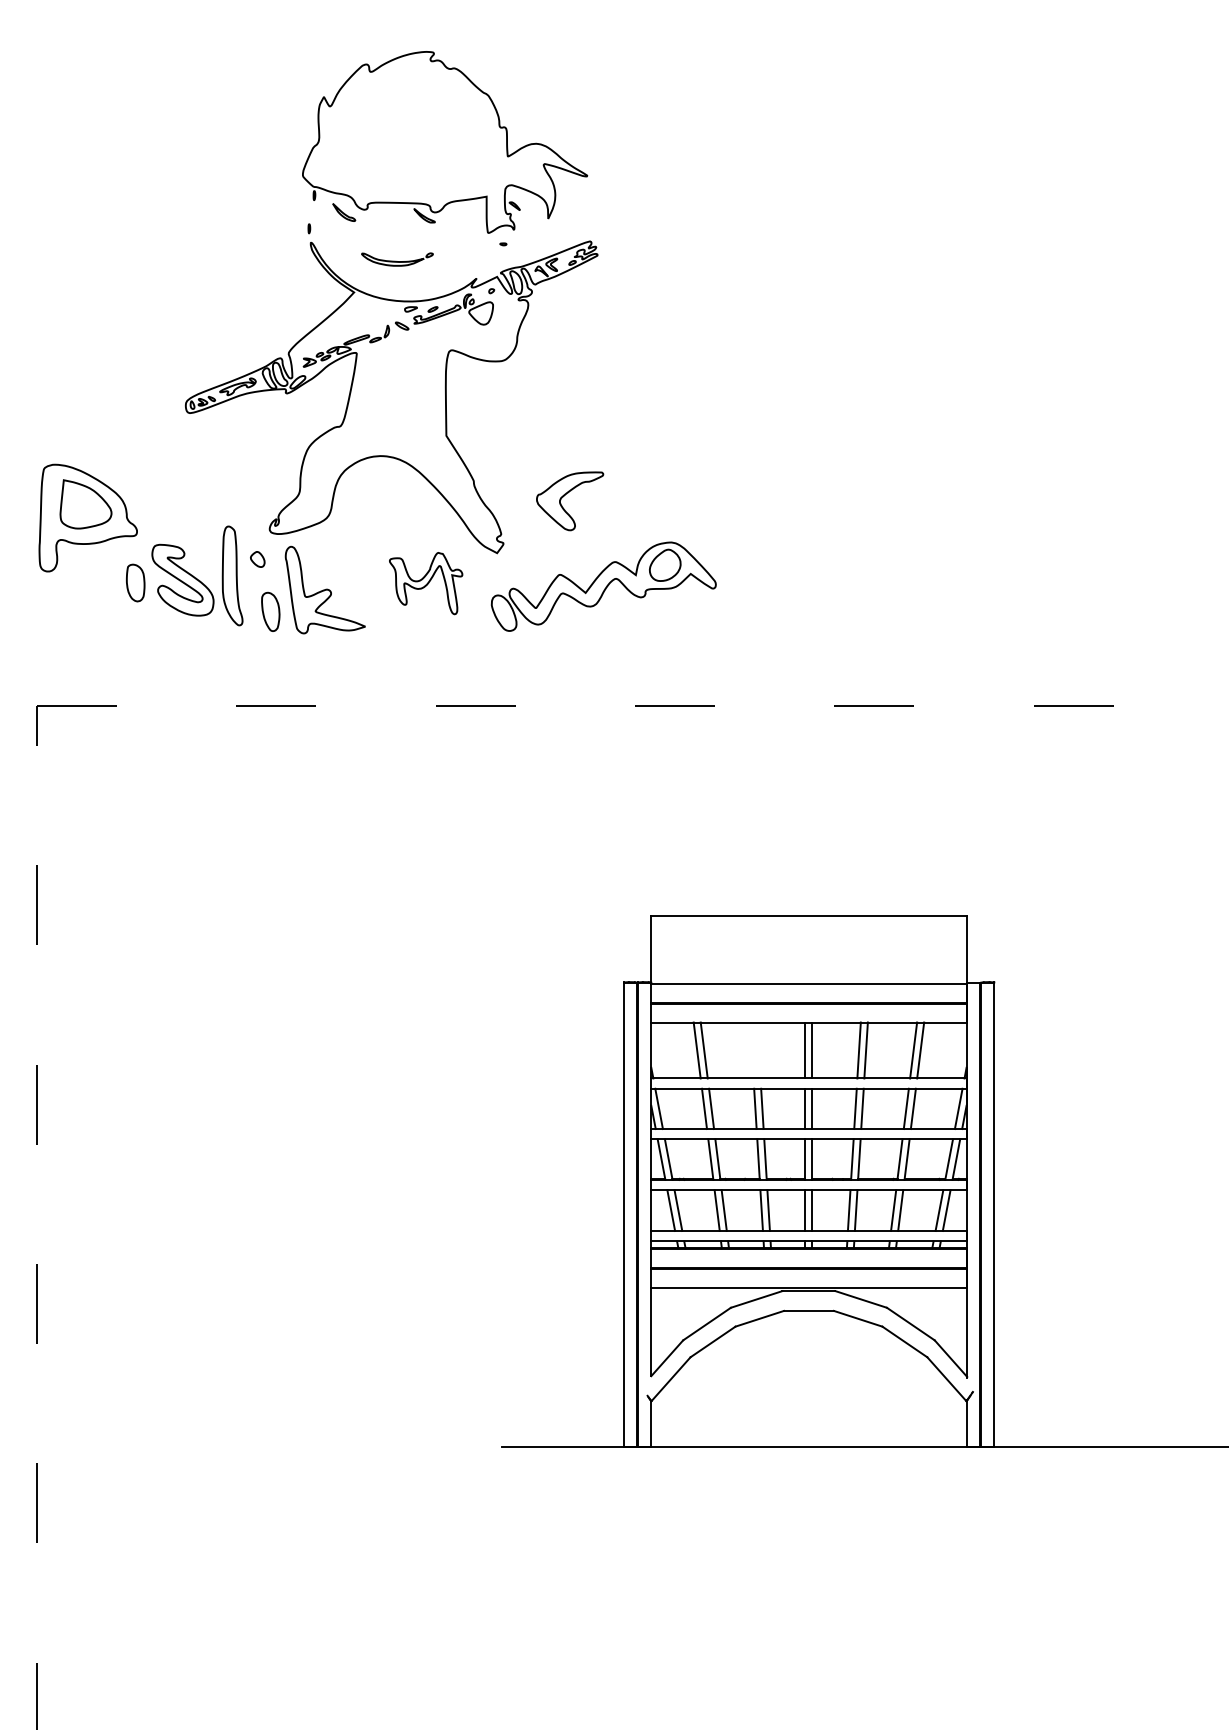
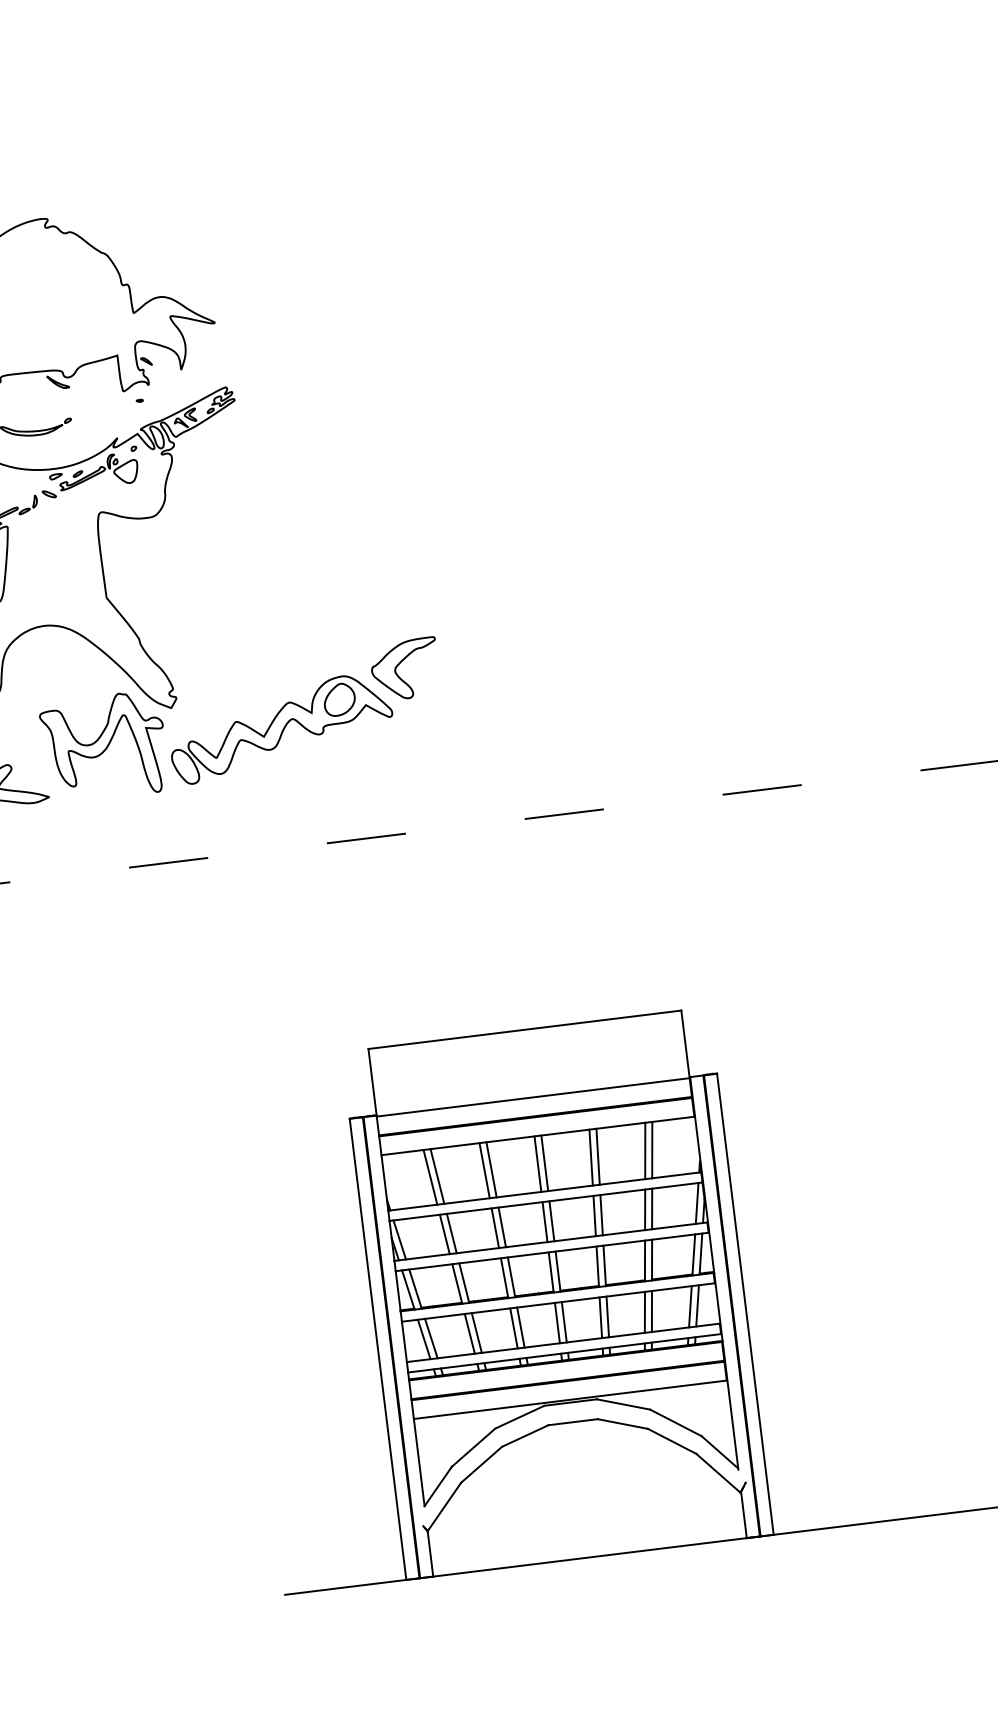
part: (565, 495) -> (399, 664), moved
part: (425, 583) -> (103, 746), size x1.67
line: (751, 1050) -> (484, 1170), added
line: (758, 1050) -> (491, 1169), added

